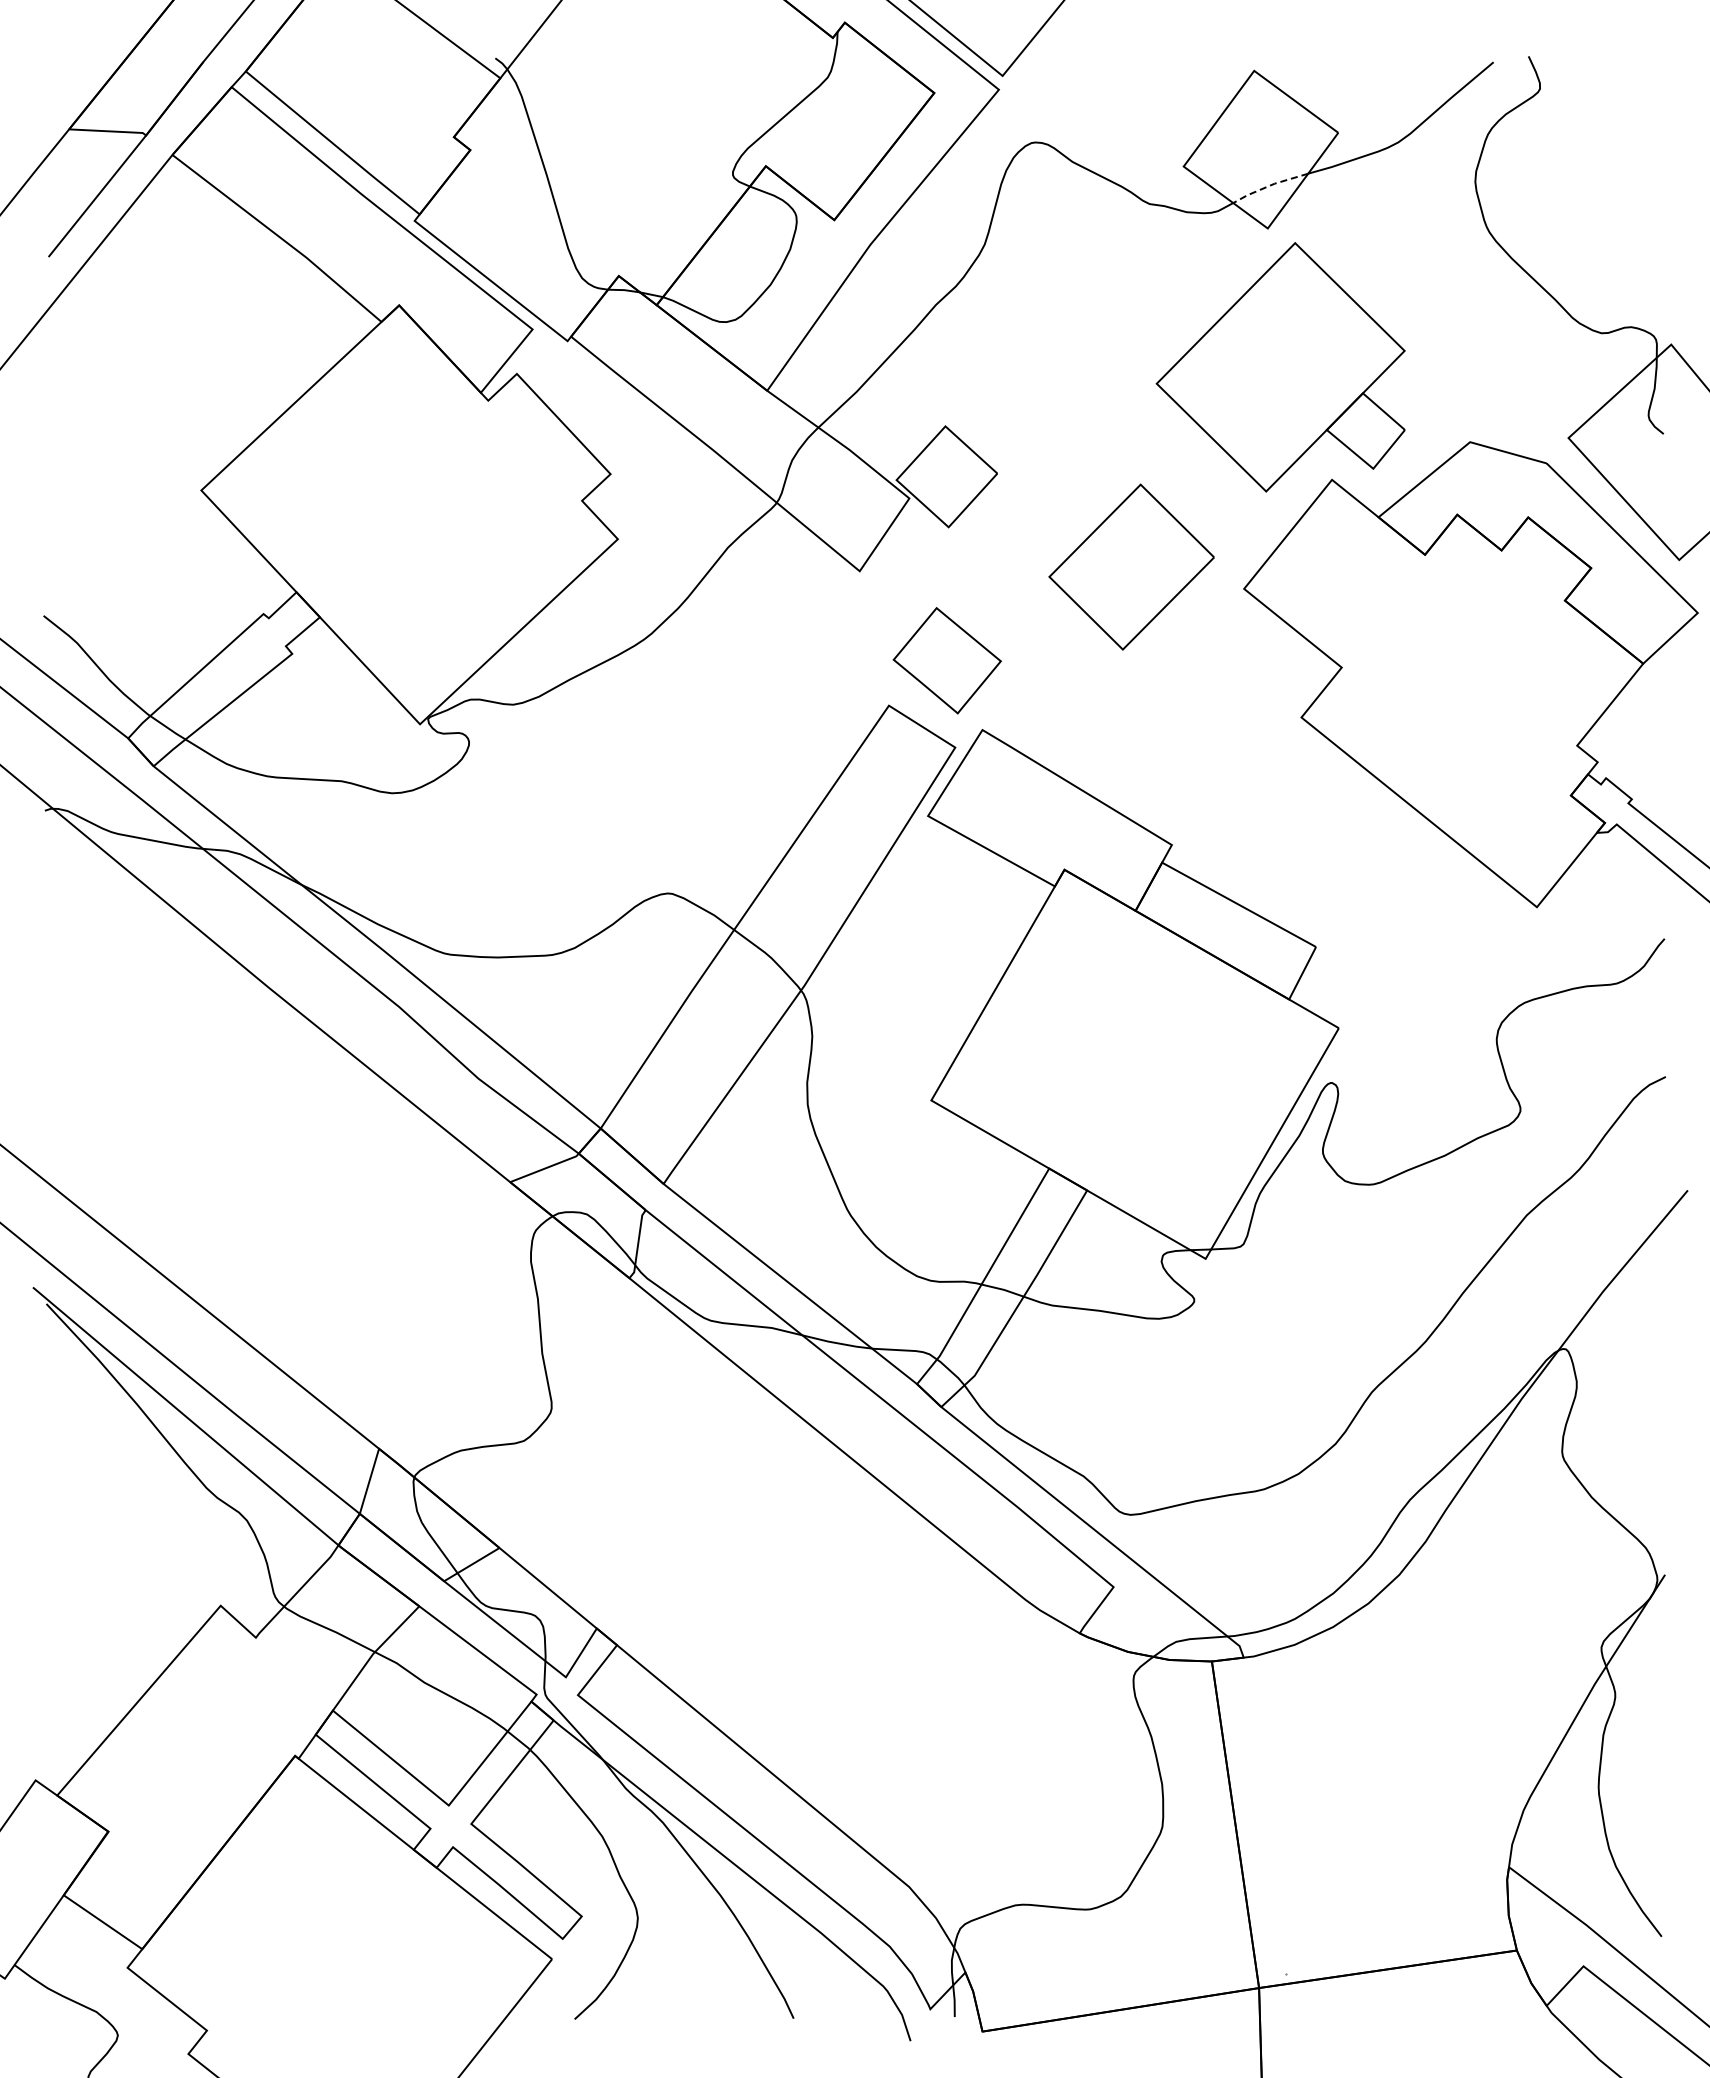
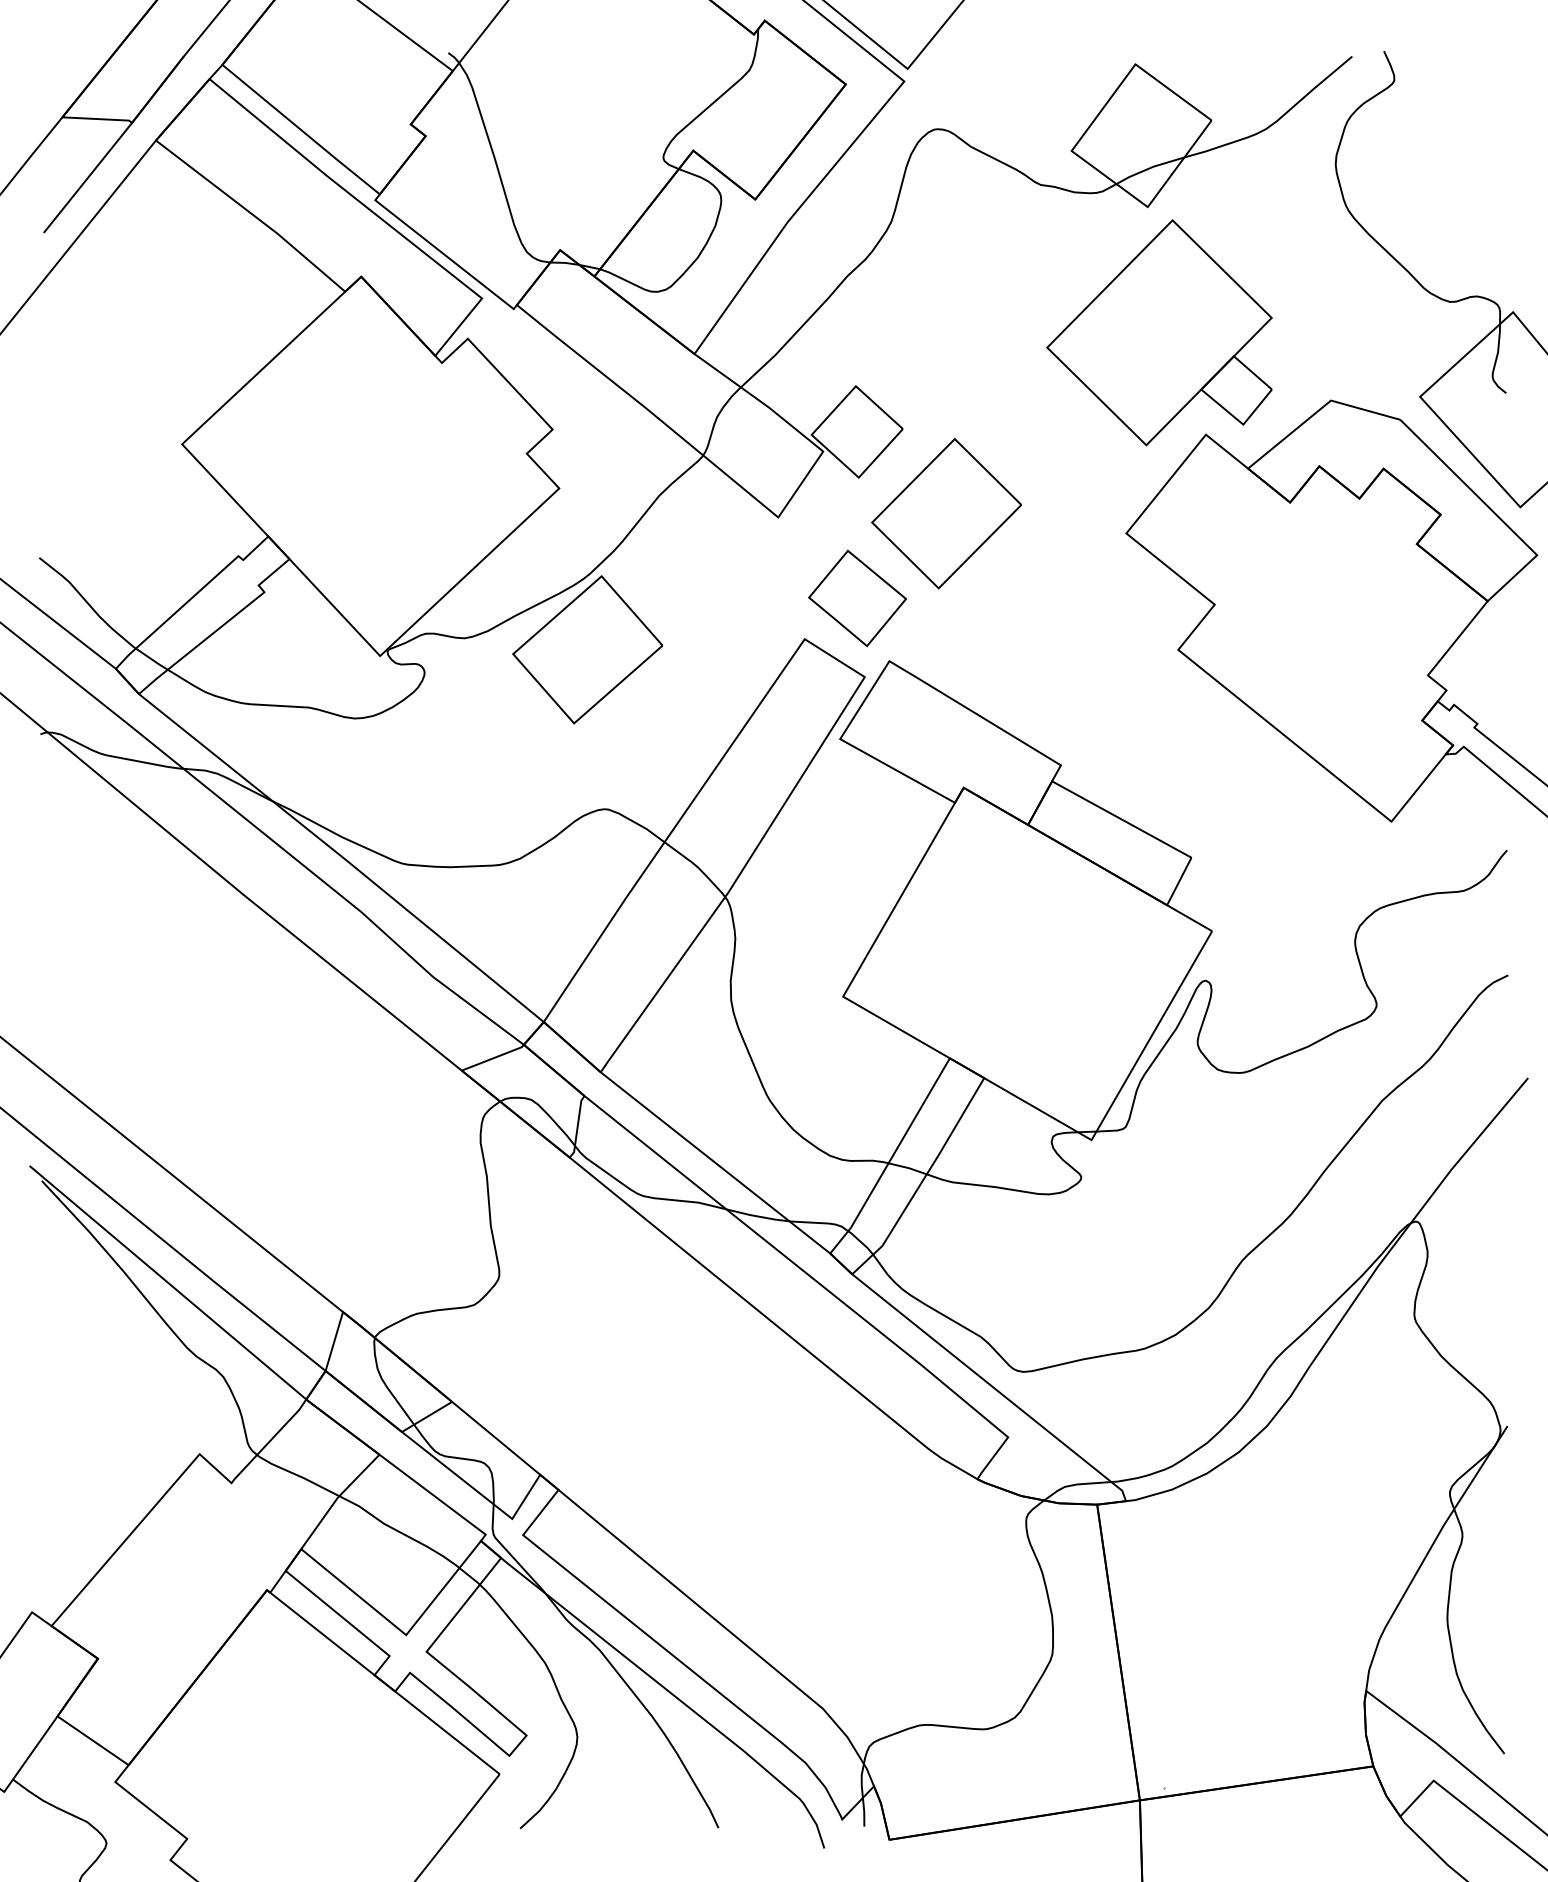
line: (1269, 186) -> (1149, 169), dashed -> solid
part: (1131, 566) -> (946, 513), moved
part: (649, 717) -> (587, 649), added

